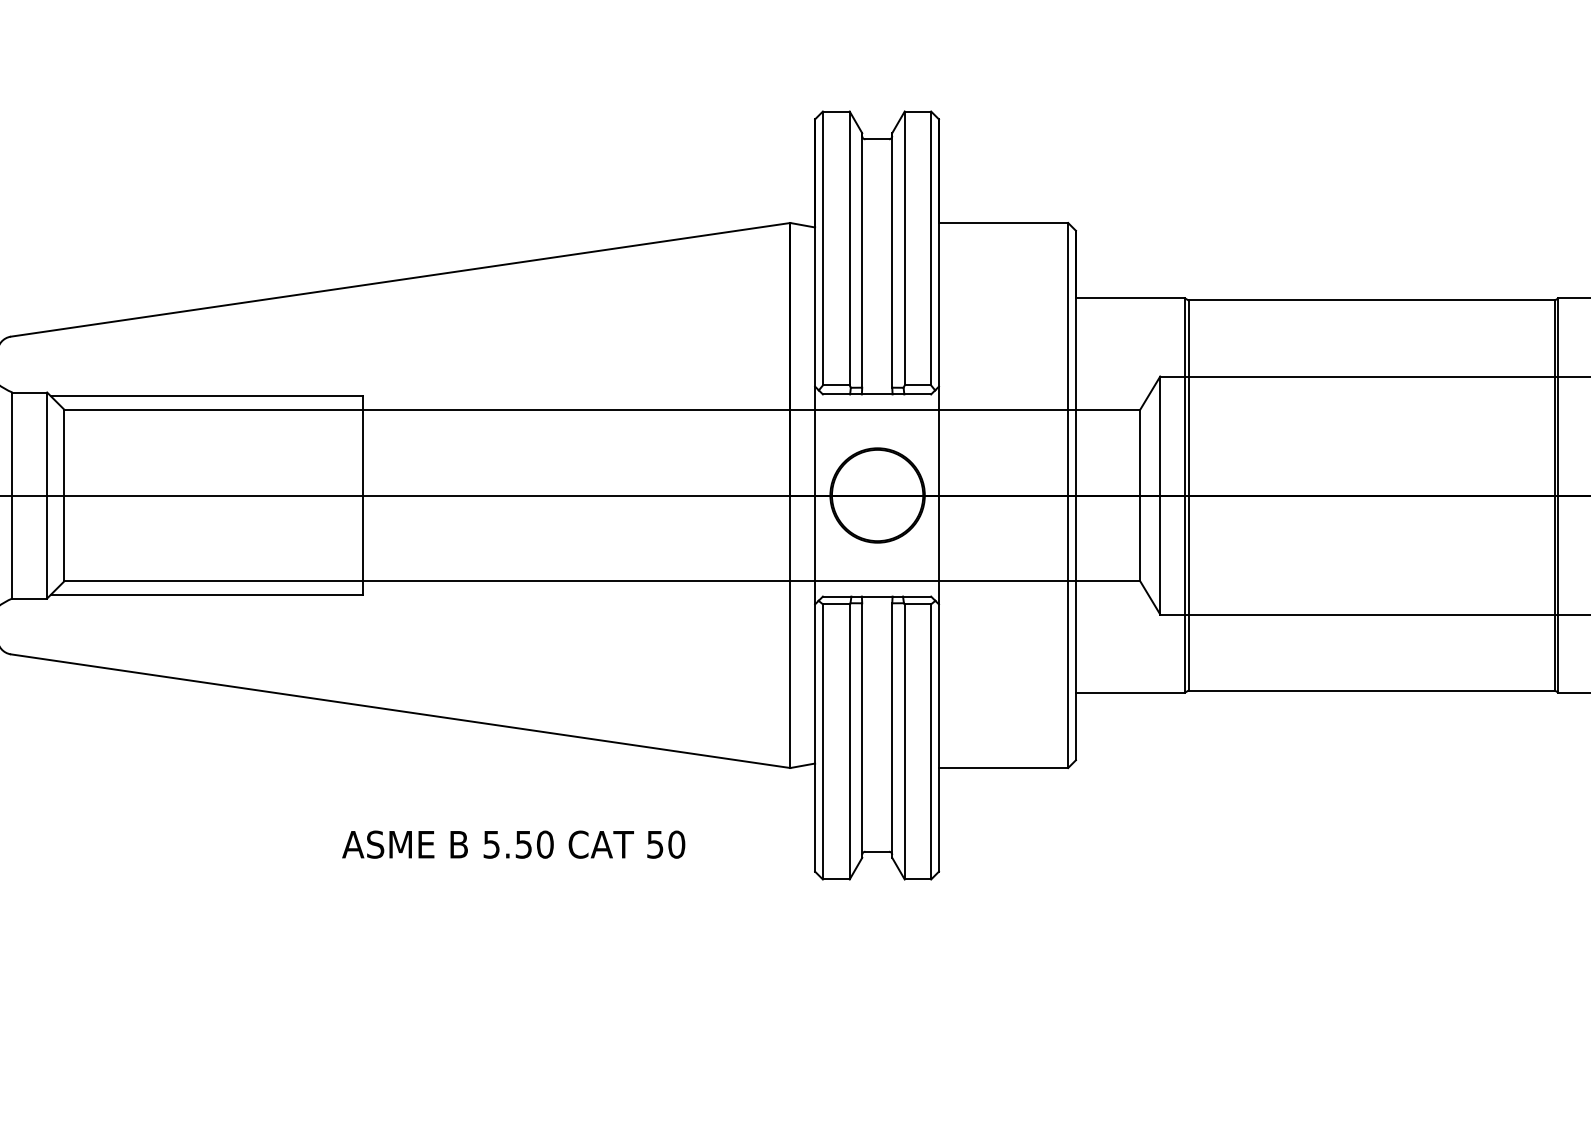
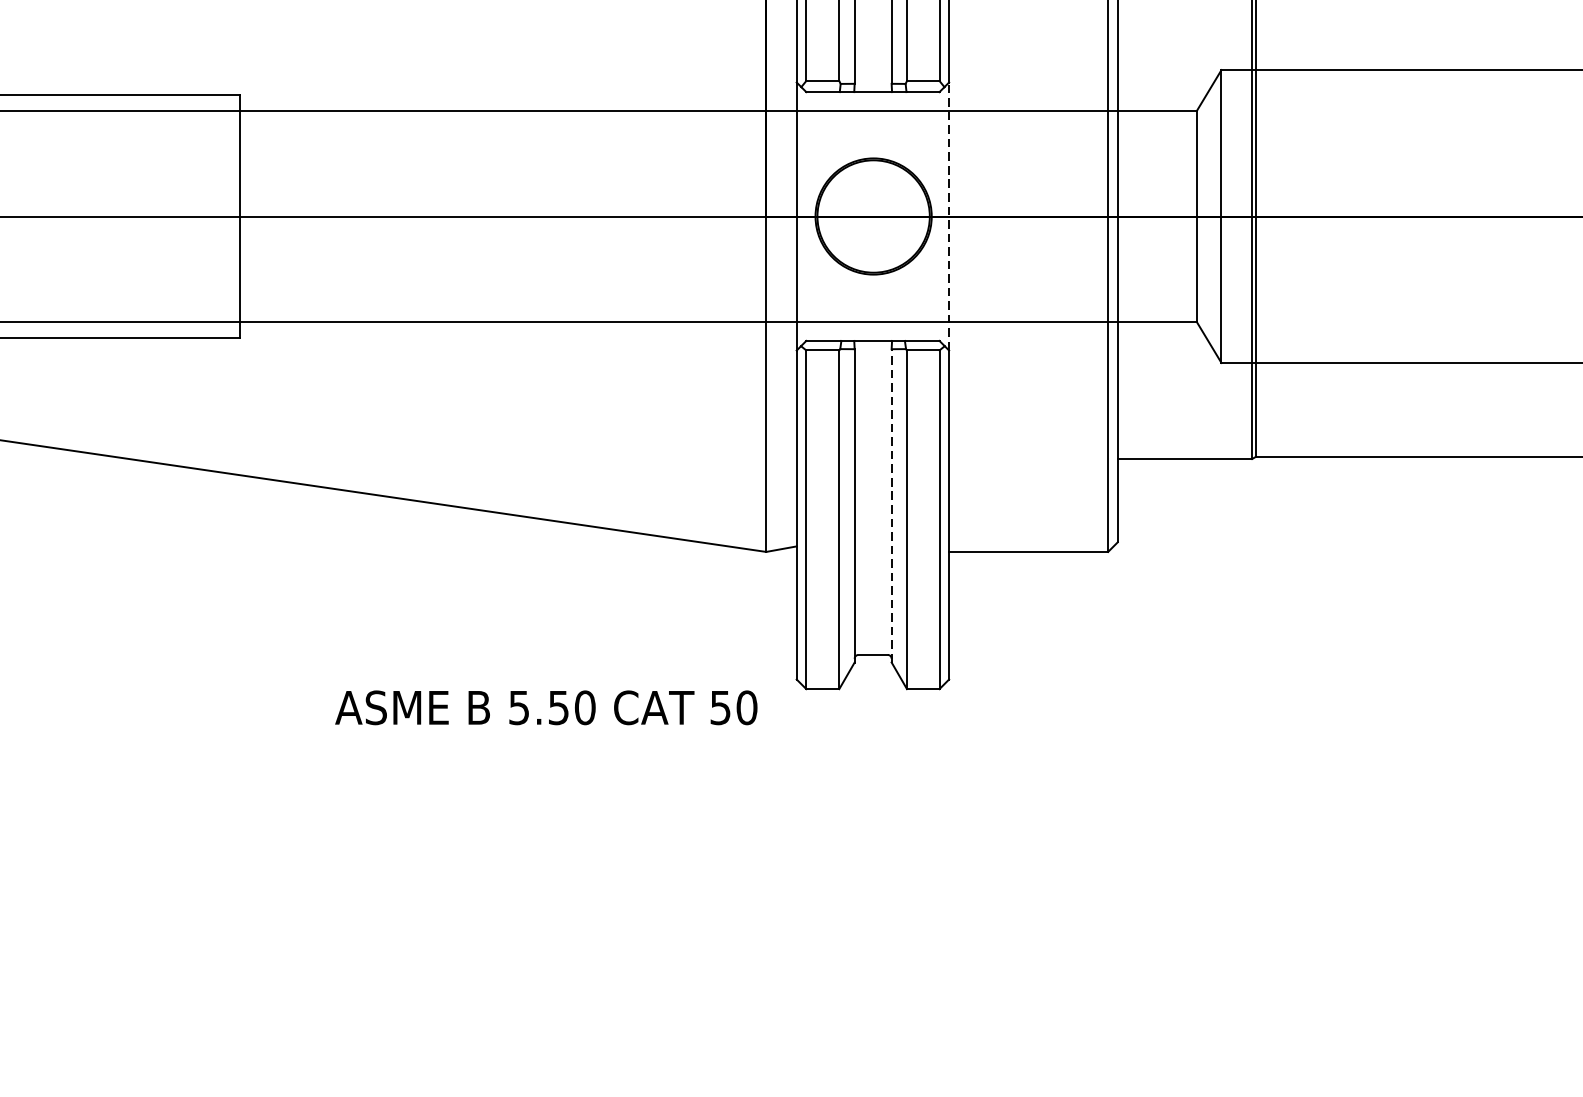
line: (938, 495) -> (948, 216), solid -> dashed
line: (892, 730) -> (891, 505), solid -> dashed
text: (513, 844) -> (546, 707), moved

